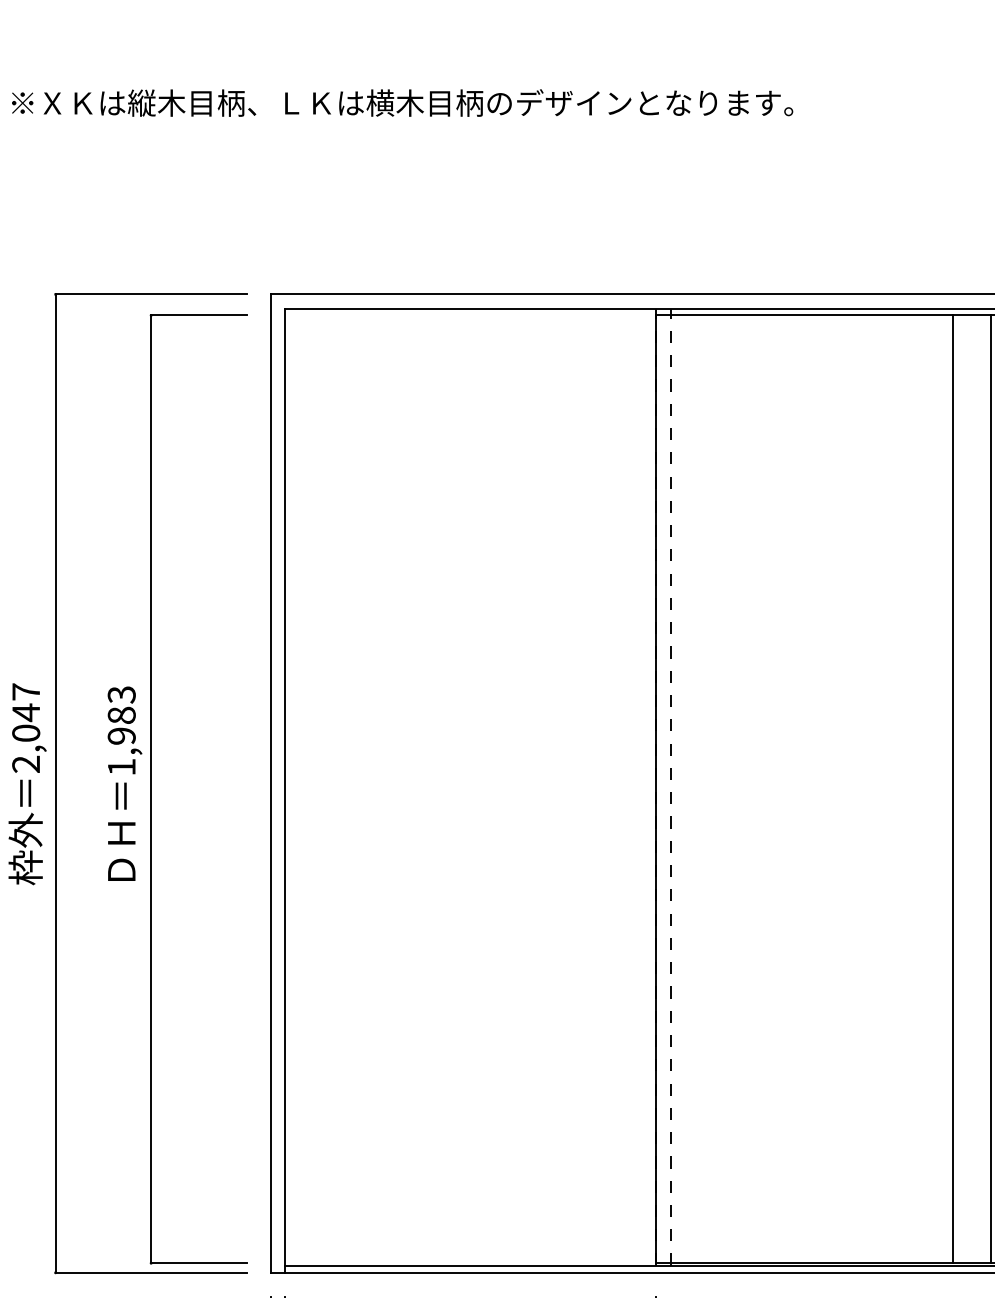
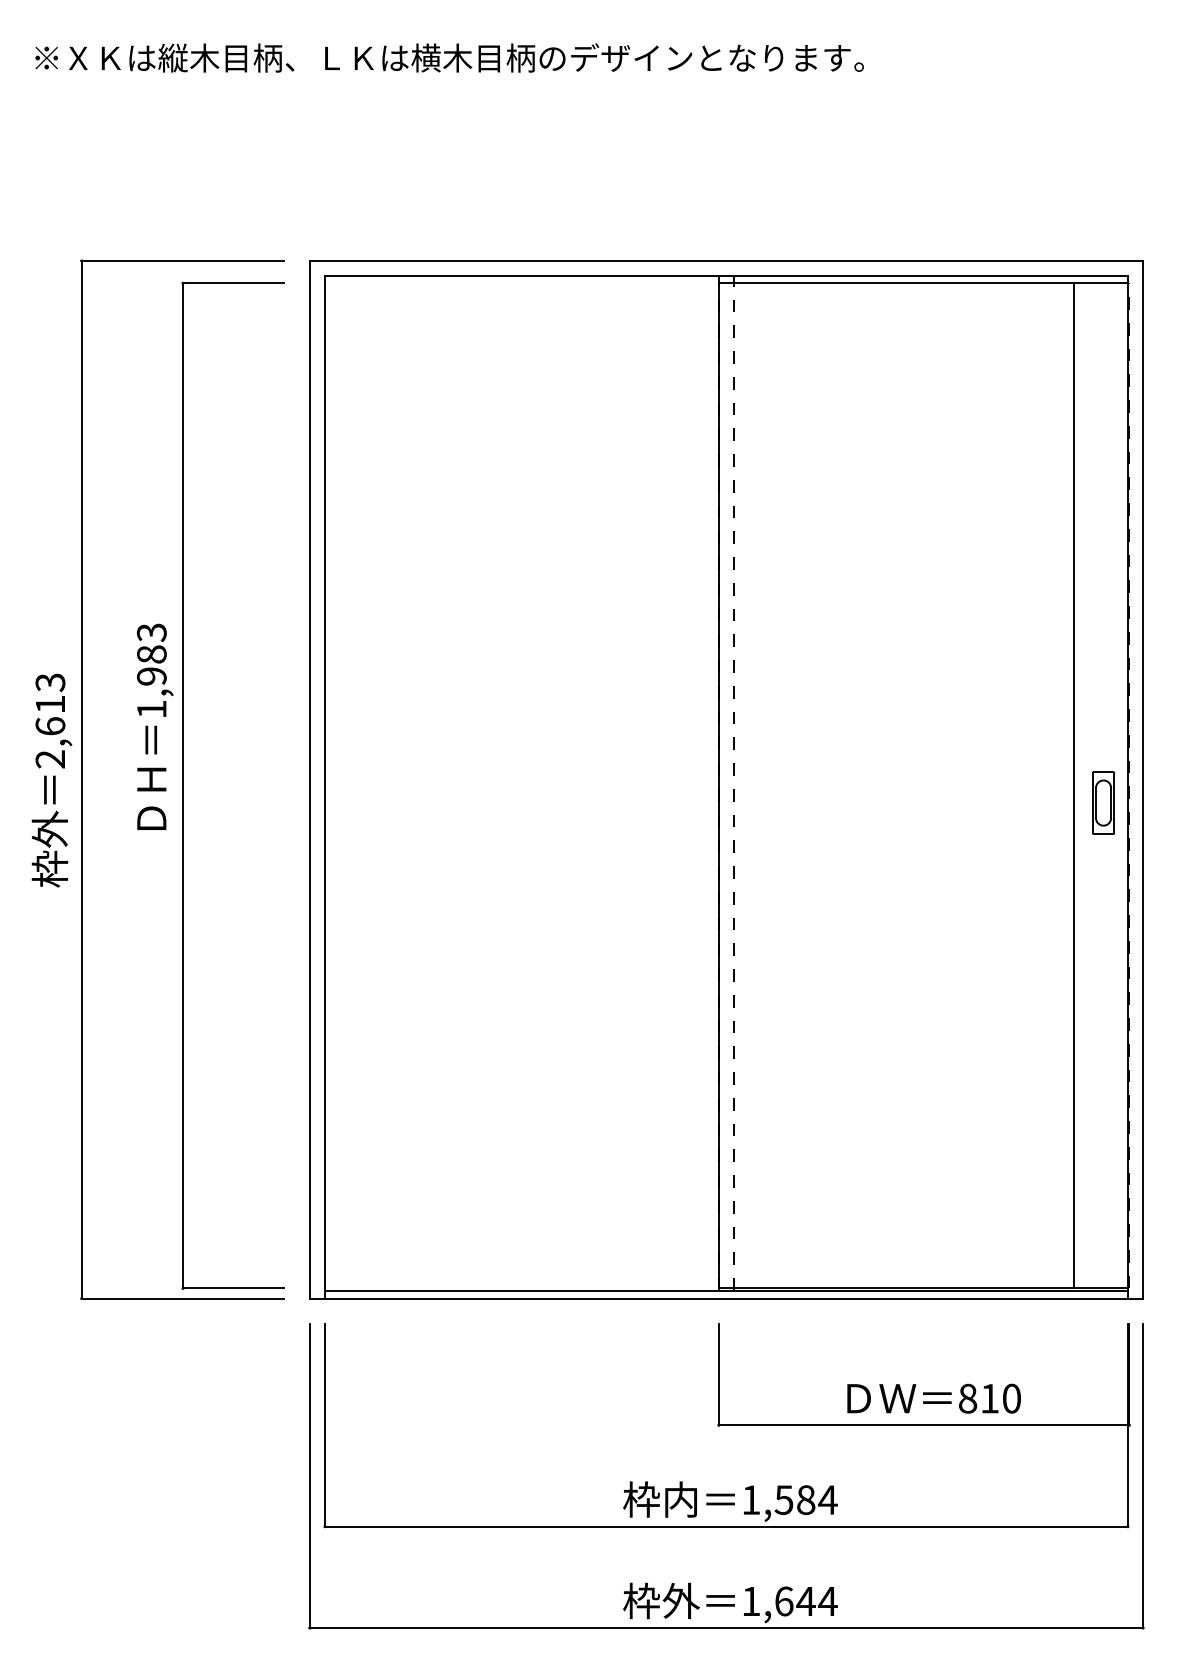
text: (26, 712) -> (50, 704), 2,047 -> 2,613
text: (125, 783) -> (155, 726), moved
line: (953, 789) -> (1033, 785), removed

